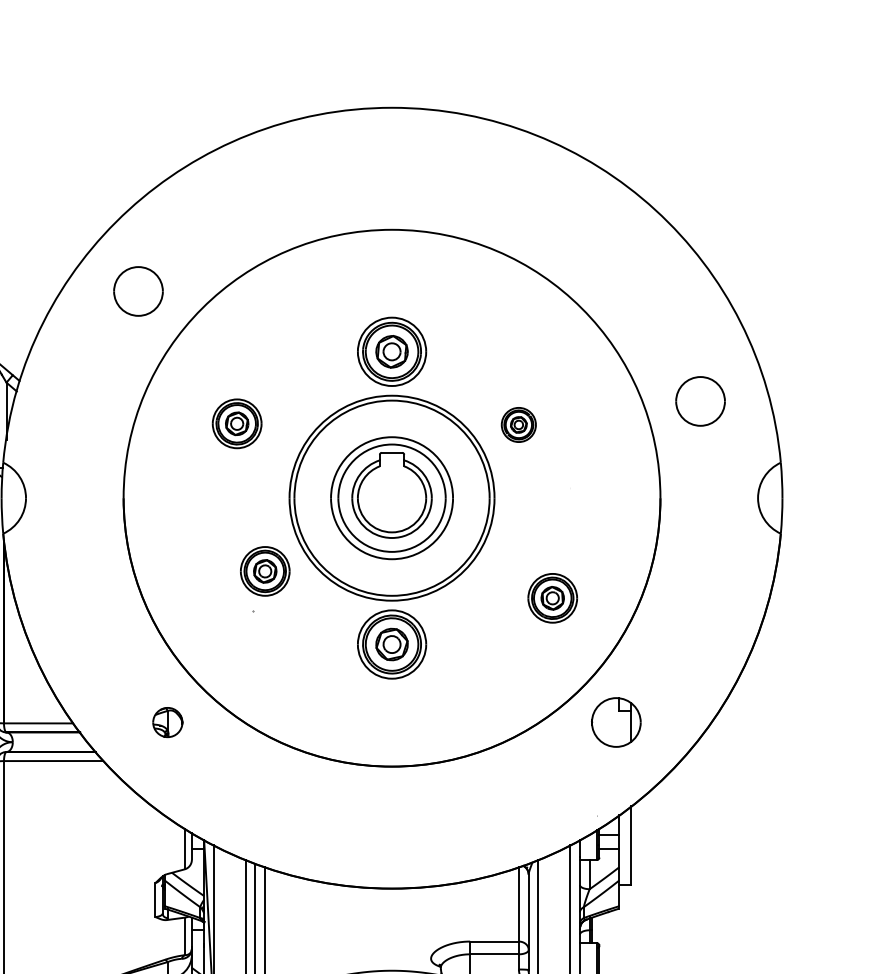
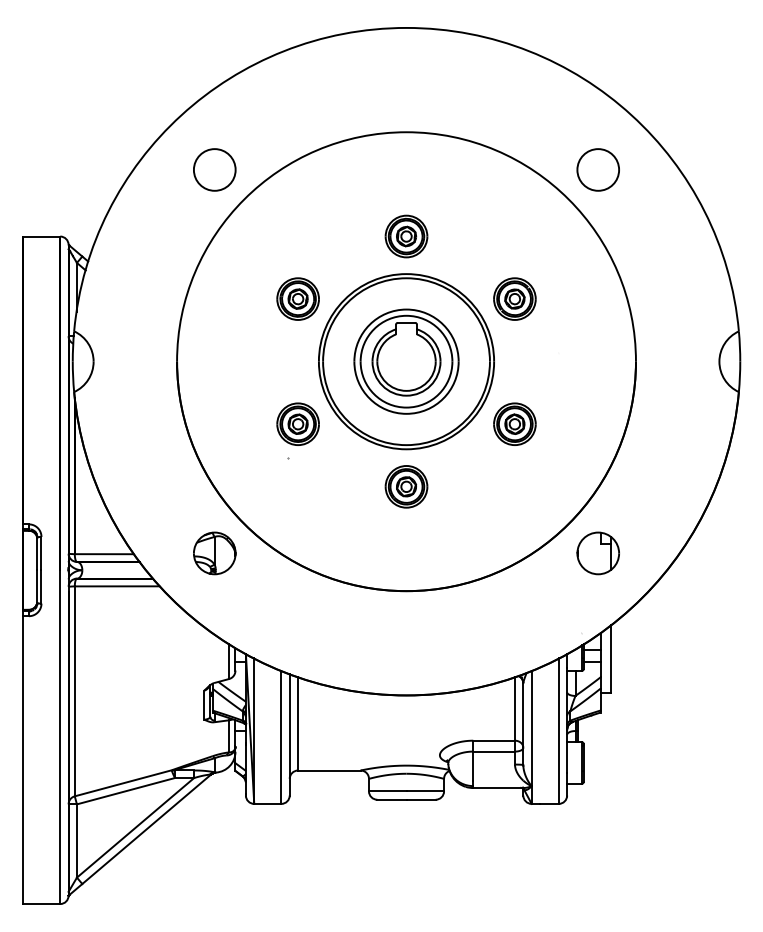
part: (138, 290) -> (214, 169), moved
part: (392, 351) -> (406, 236), size x0.71
part: (699, 400) -> (597, 169), moved
part: (236, 423) -> (297, 298), moved
part: (518, 424) -> (514, 298), size x1.43
part: (552, 597) -> (514, 423), moved
part: (392, 644) -> (406, 486), size x0.71
part: (167, 722) -> (214, 553), size x1.67

